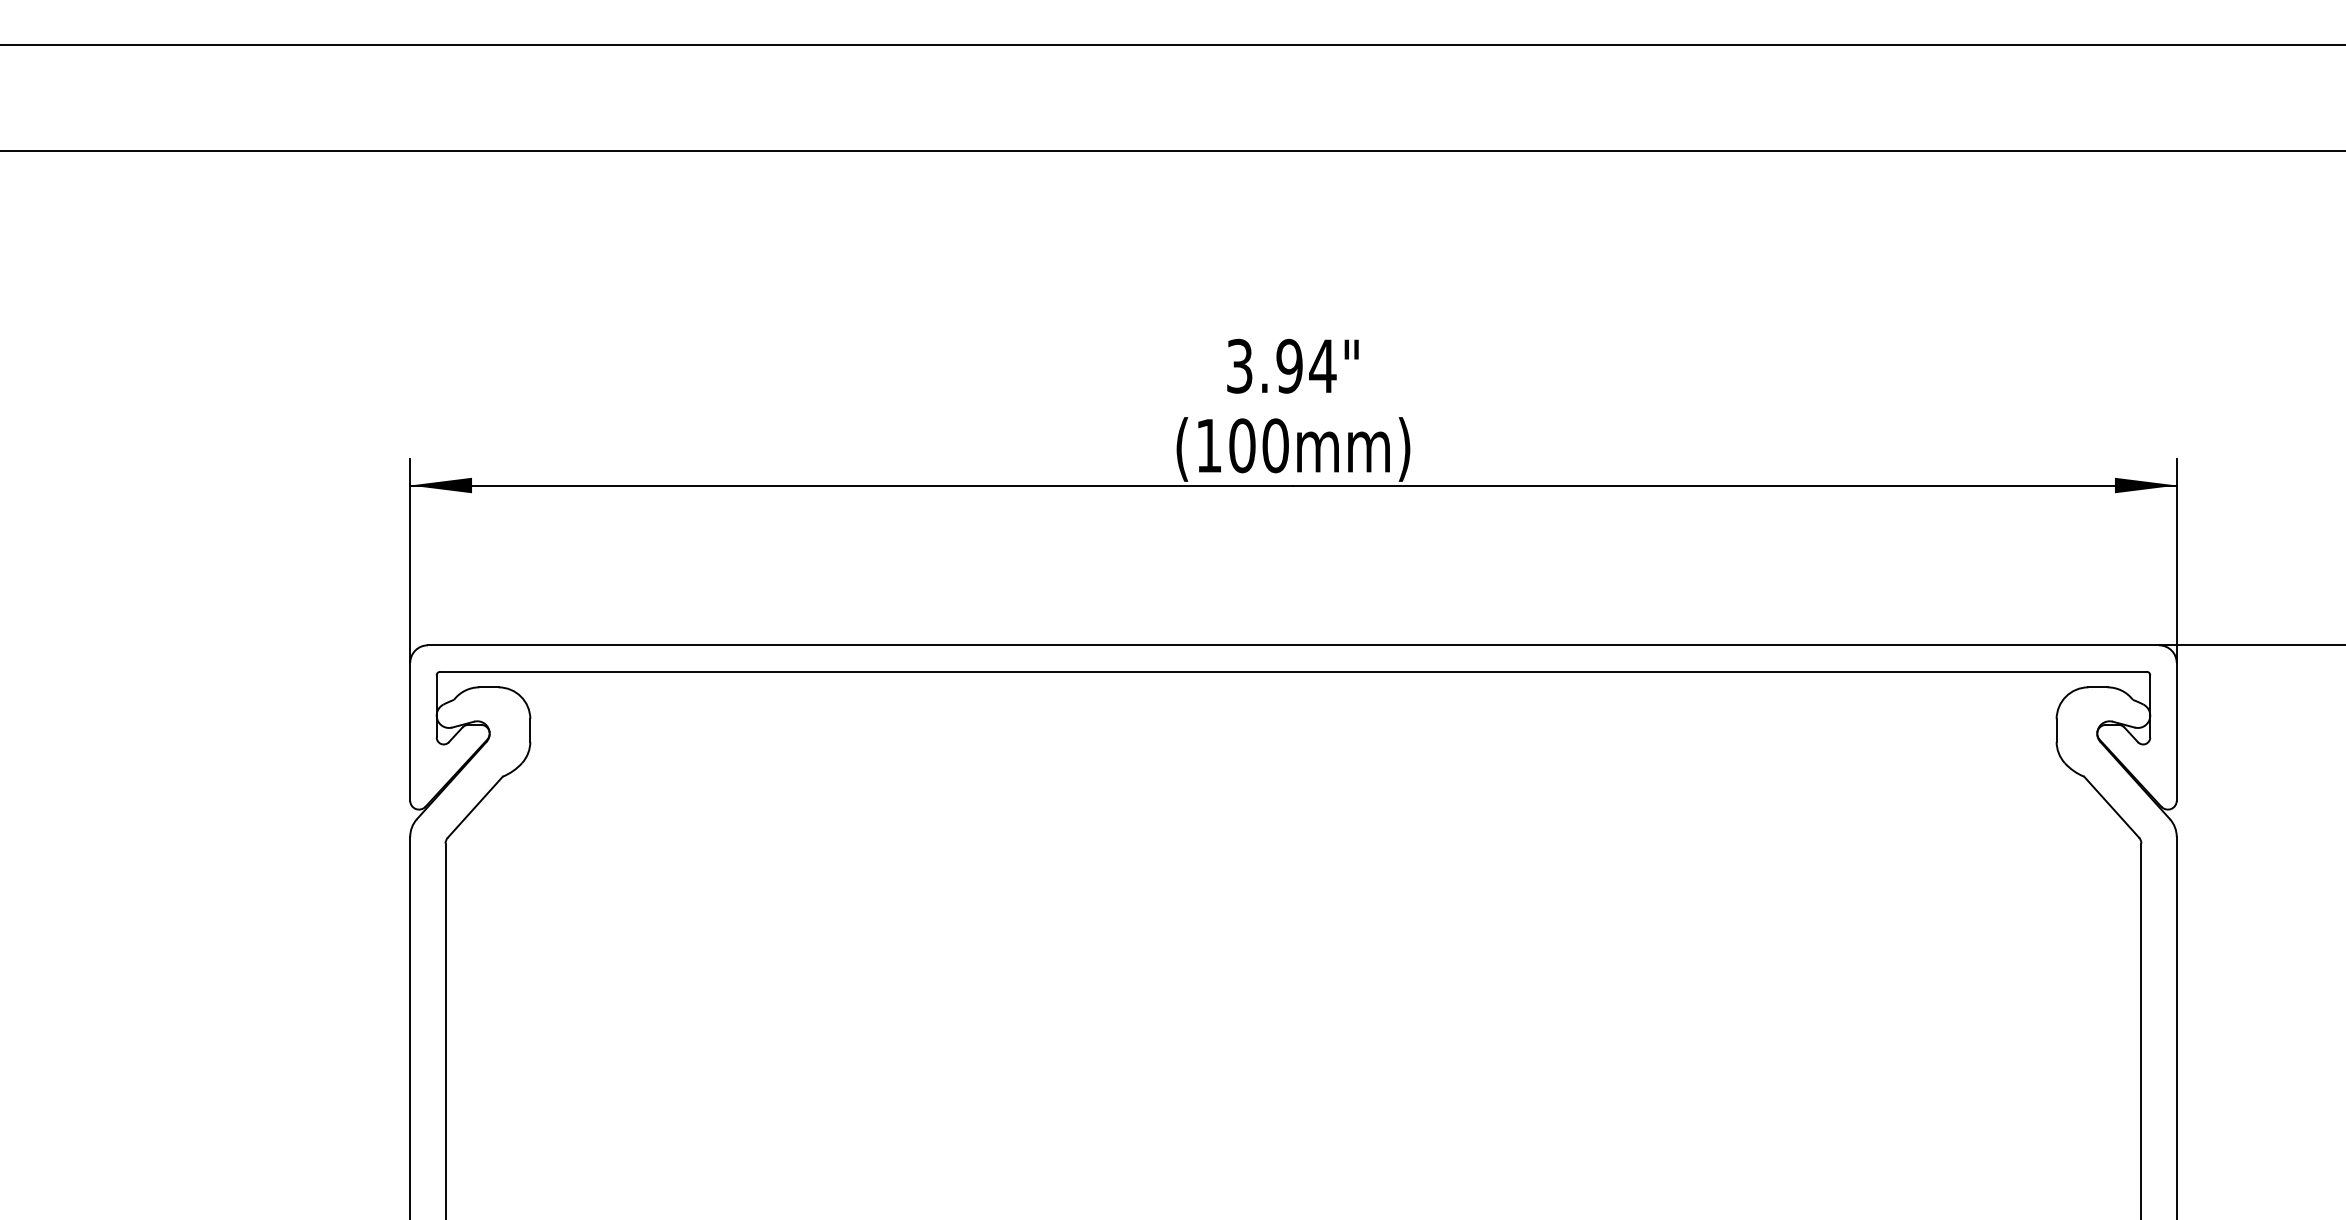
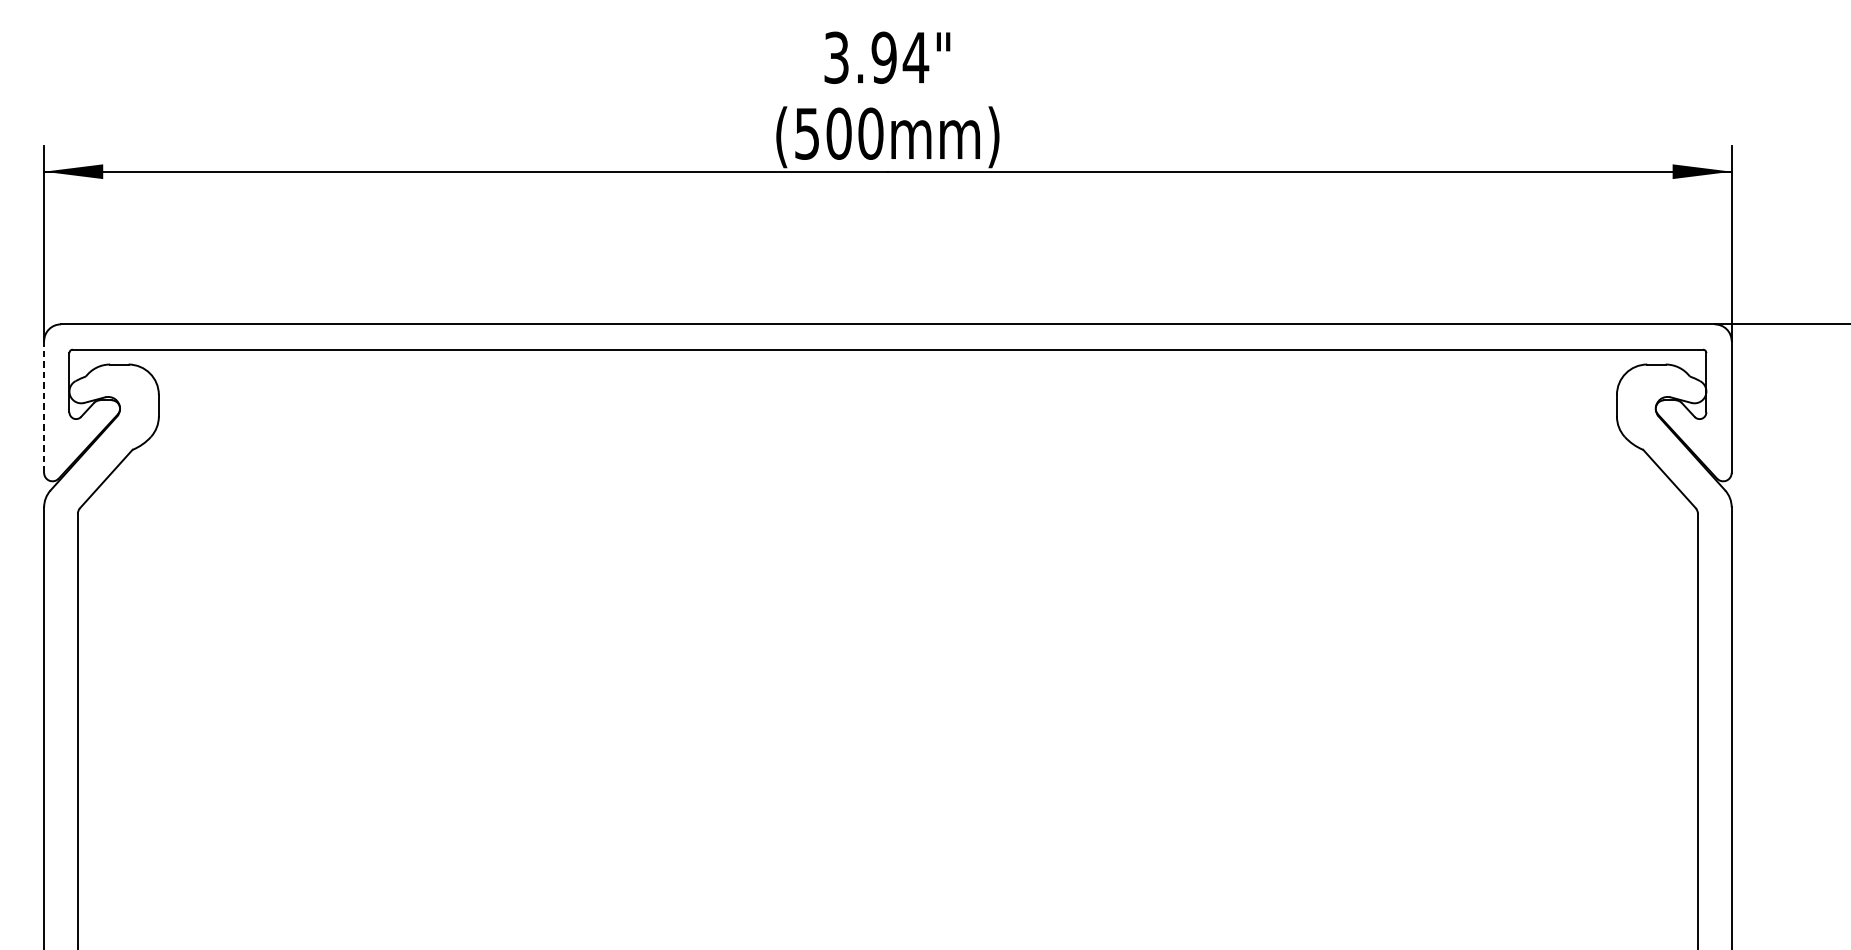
text: (1208, 446) -> (806, 134), (100mm) -> (500mm)
line: (410, 731) -> (44, 406), solid -> dashed

